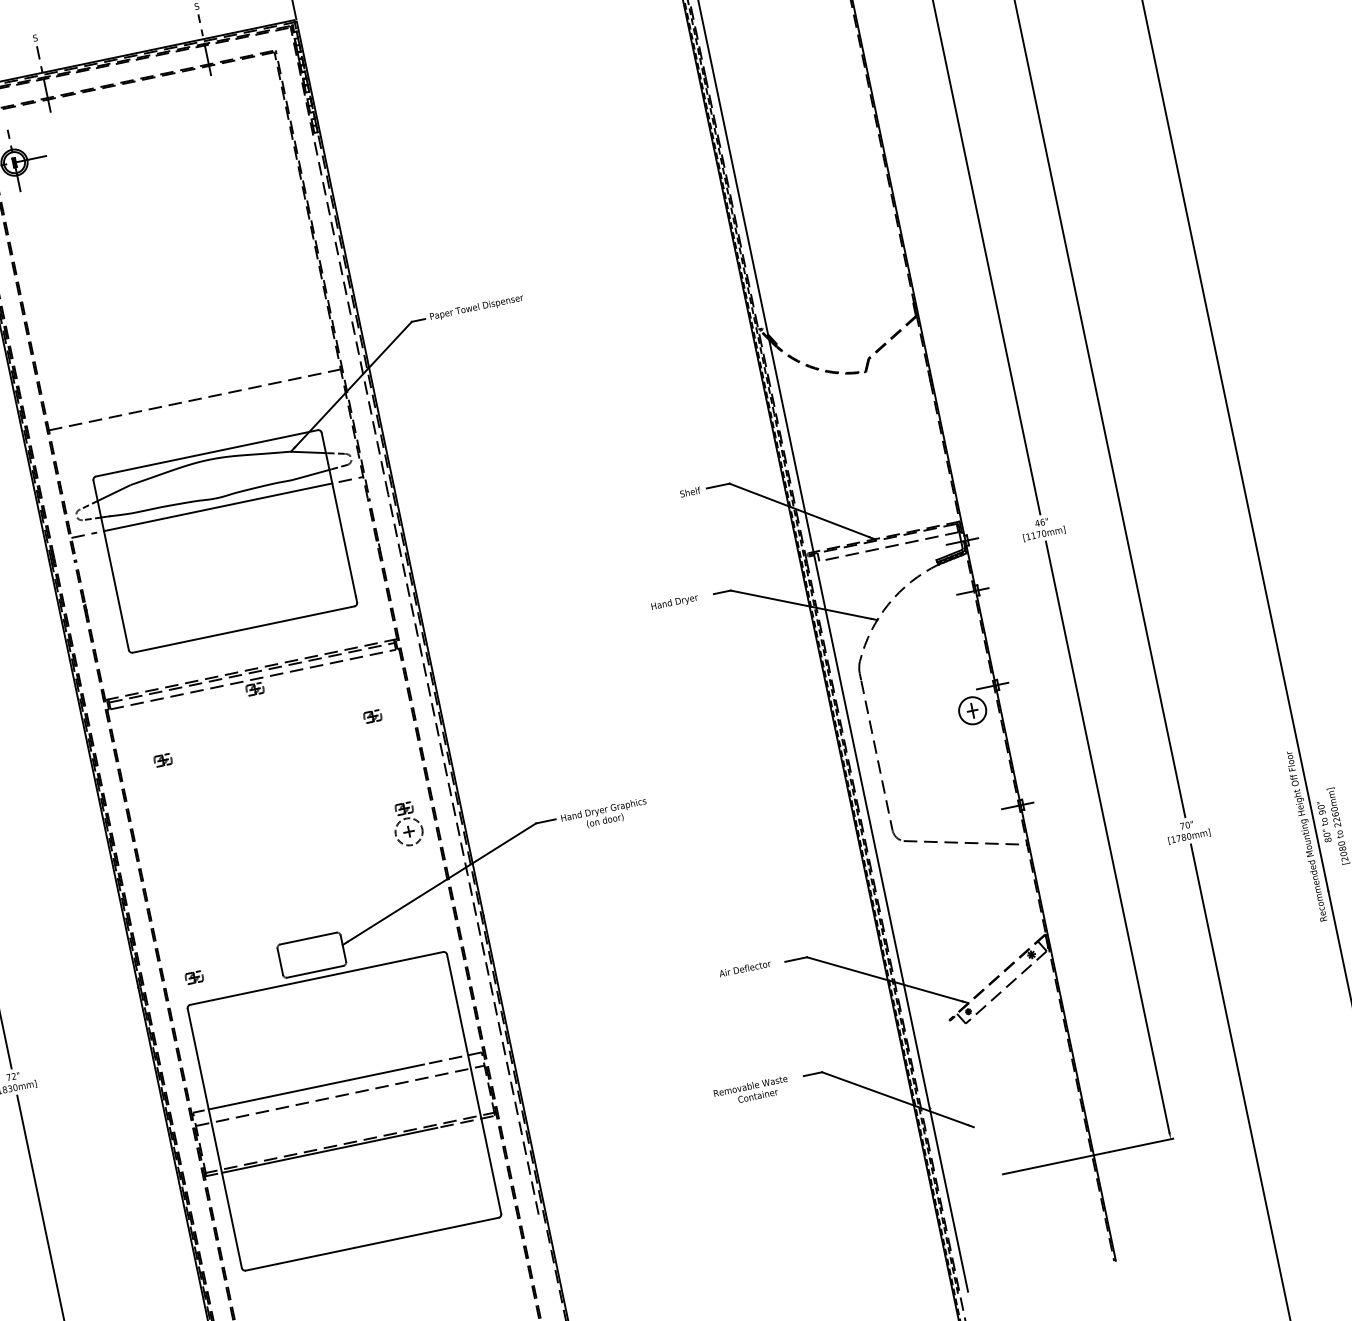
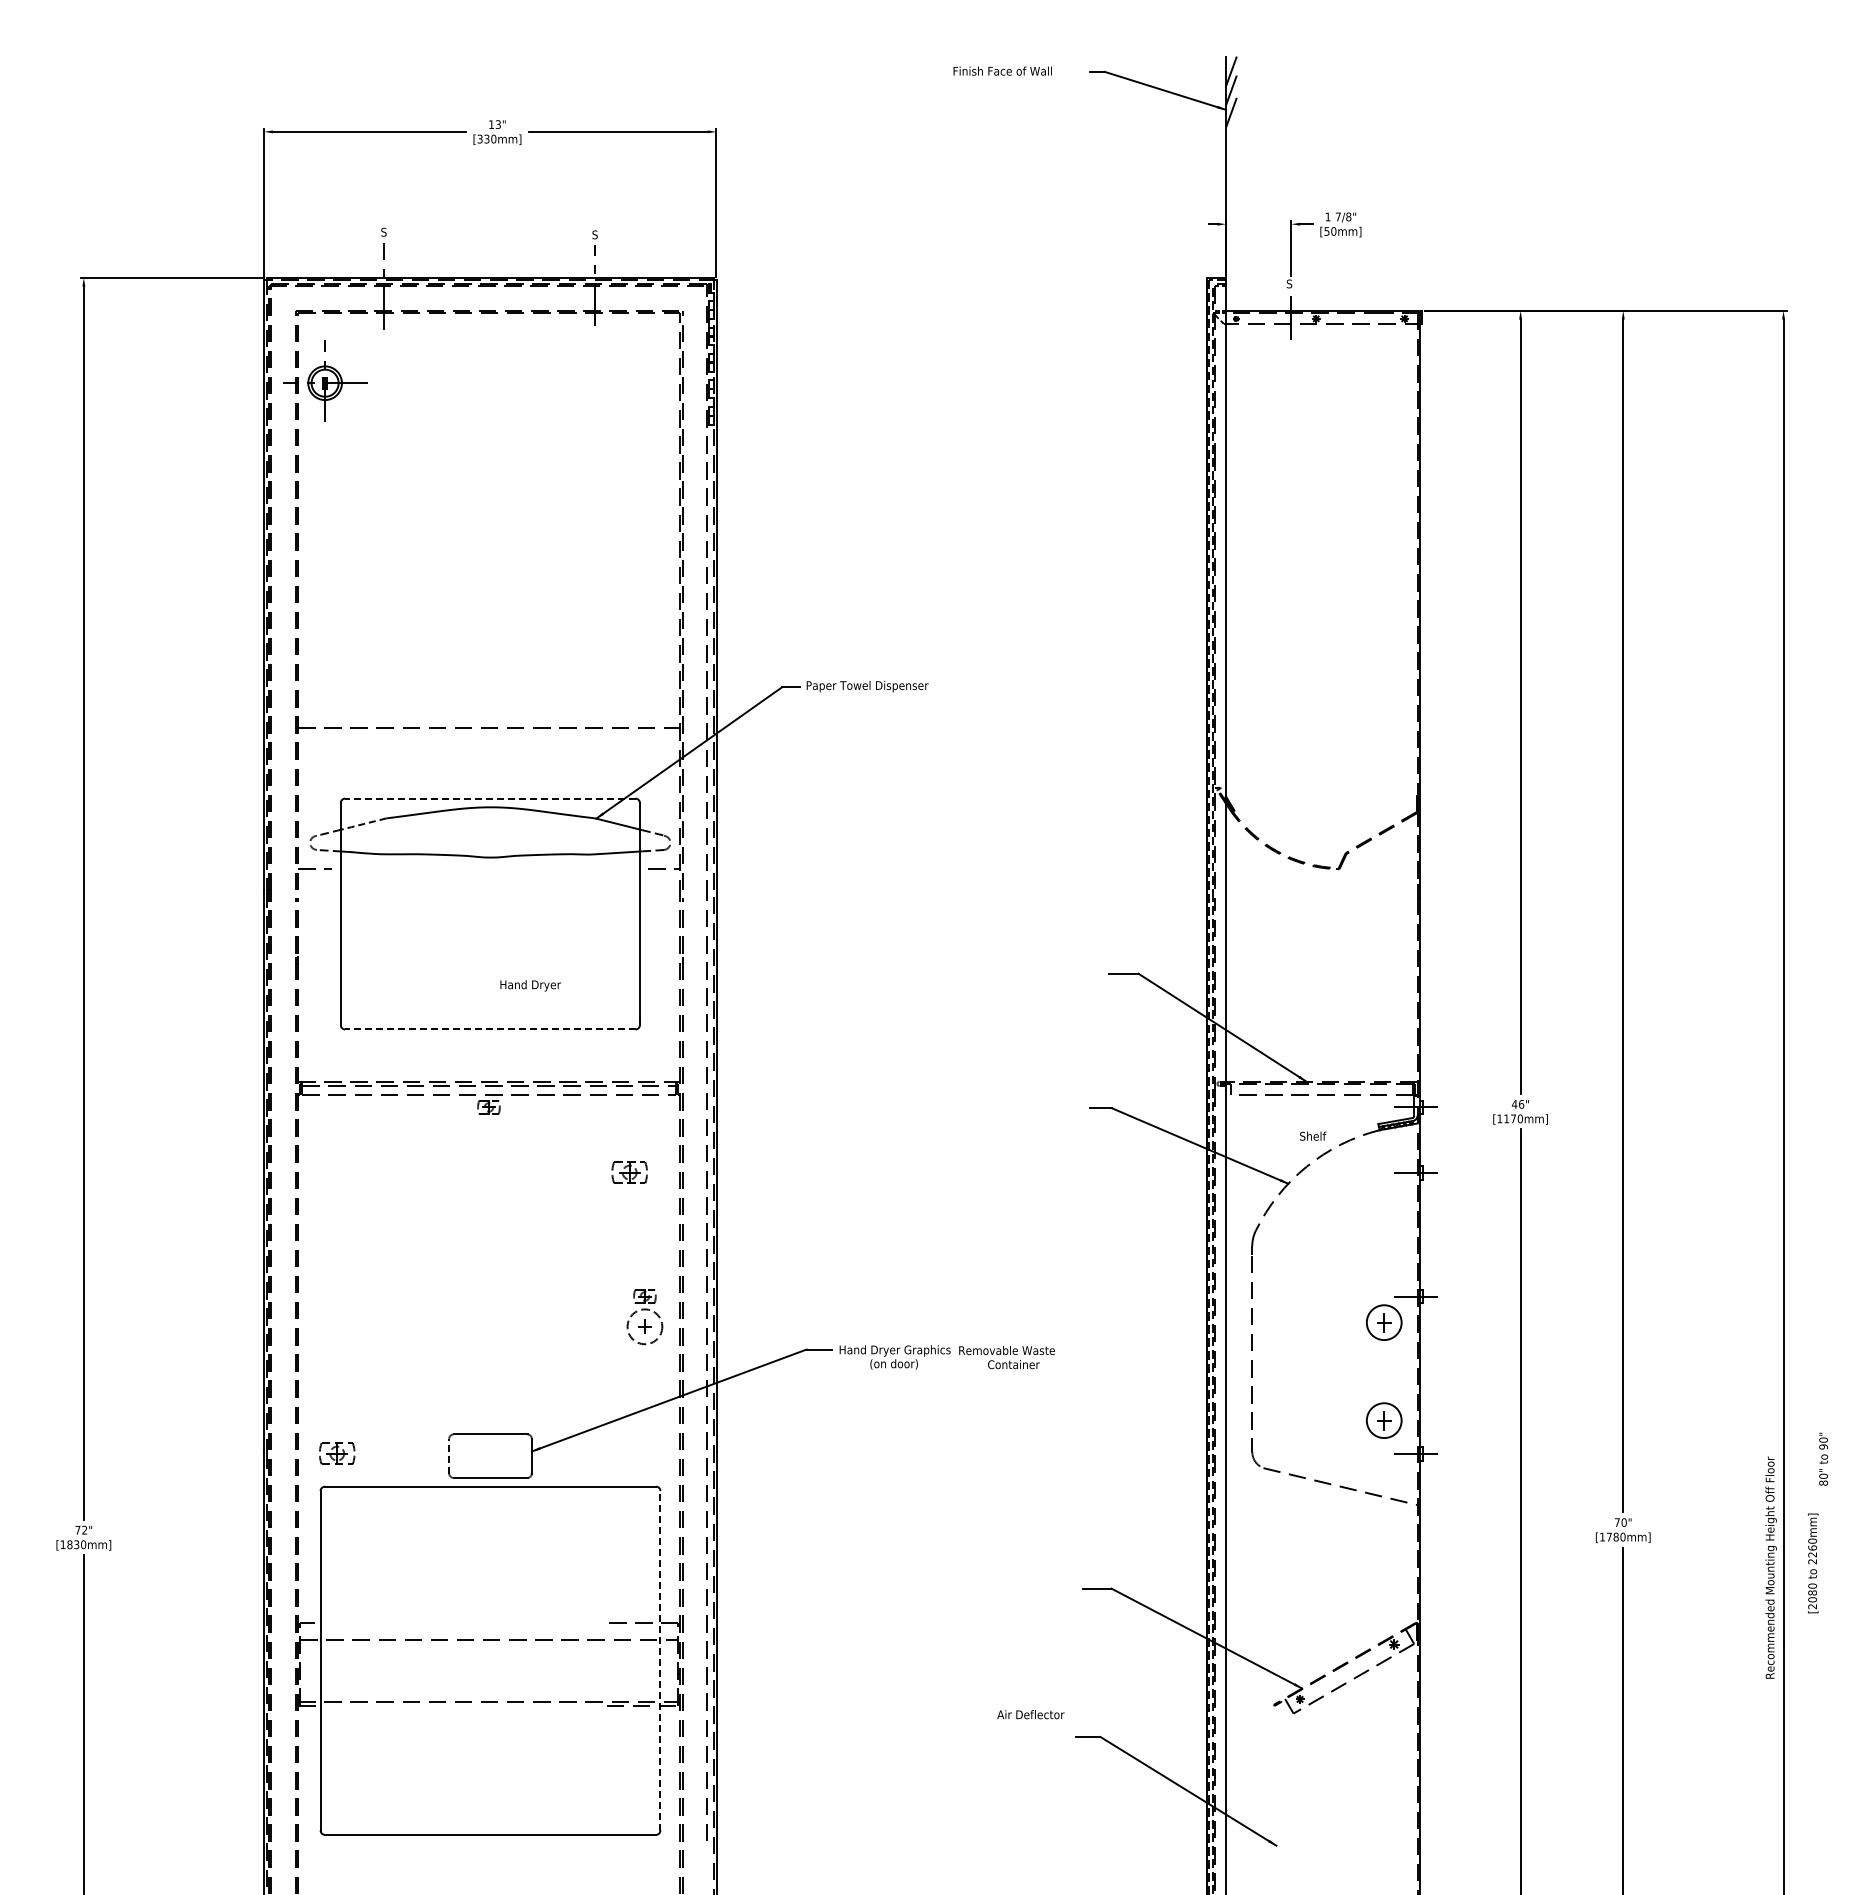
line: (206, 453) -> (489, 798), solid -> dashed
text: (690, 491) -> (1313, 1135), moved
line: (114, 493) -> (363, 824), solid -> dashed
line: (217, 507) -> (489, 869), removed
text: (674, 602) -> (530, 985), moved
line: (243, 629) -> (489, 1029), solid -> dashed
part: (372, 716) -> (629, 1172), size x1.6
part: (162, 760) -> (354, 1172), removed
part: (987, 785) -> (1383, 1420), added
text: (1324, 821) -> (1823, 1458), moved
line: (280, 961) -> (449, 1455), solid -> dashed
text: (744, 968) -> (1030, 1714), moved
part: (193, 977) -> (336, 1453), size x1.6
line: (474, 1084) -> (660, 1660), solid -> dashed
line: (316, 1086) -> (461, 1622), removed
text: (751, 1091) -> (1006, 1357), moved
line: (329, 1150) -> (461, 1705), removed

